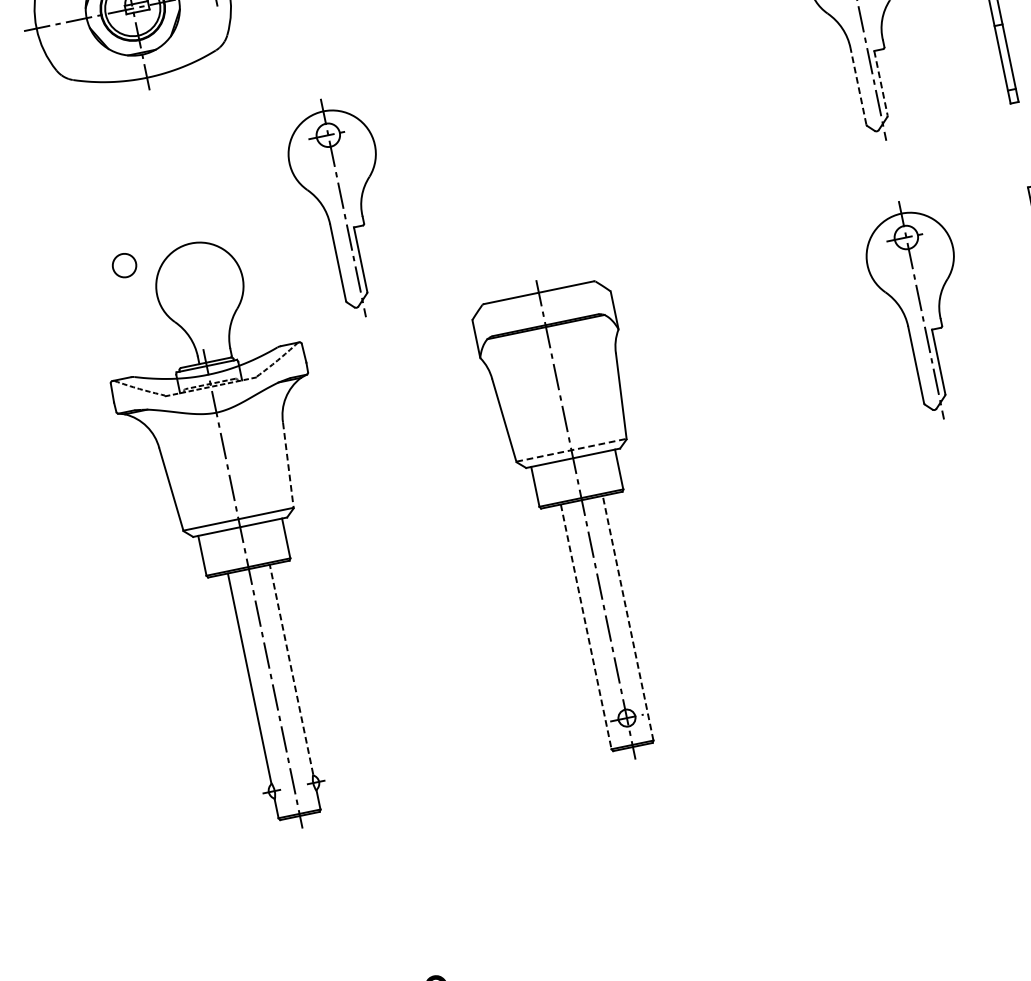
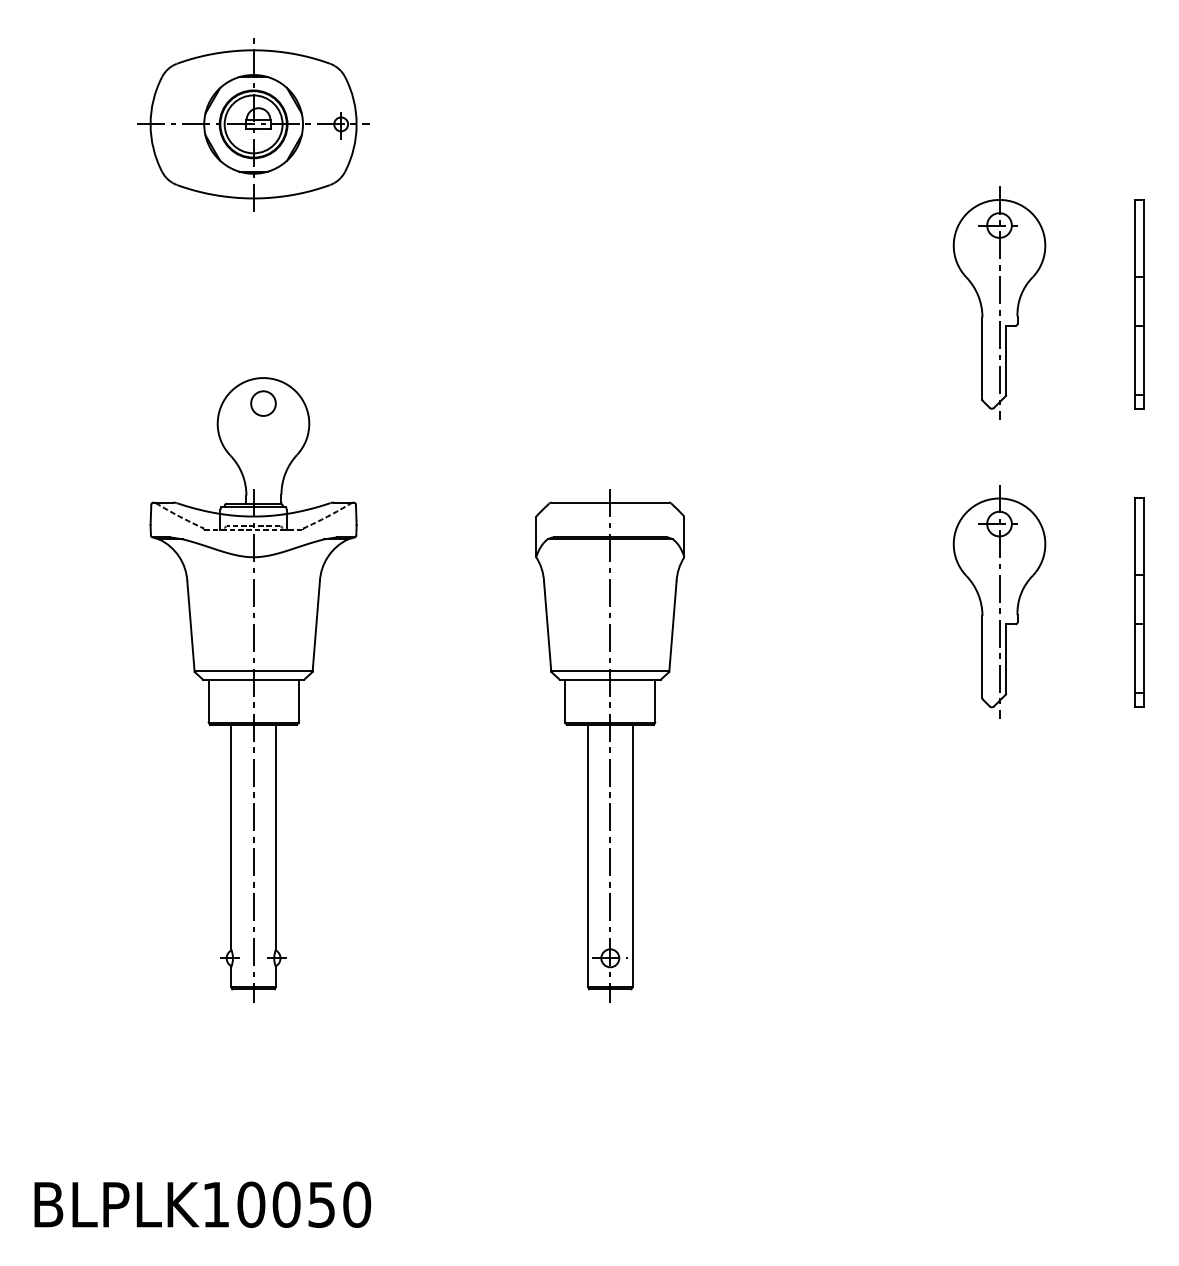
line: (881, 83) -> (1006, 360), dashed -> solid
line: (858, 86) -> (982, 358), dashed -> solid
part: (343, 207) -> (427, 373), removed
circle: (124, 265) -> (263, 403), moved
line: (571, 450) -> (610, 671), dashed -> solid
line: (288, 466) -> (316, 627), dashed -> solid
line: (627, 617) -> (632, 855), dashed -> solid
line: (585, 627) -> (587, 856), dashed -> solid
line: (291, 668) -> (276, 836), dashed -> solid

